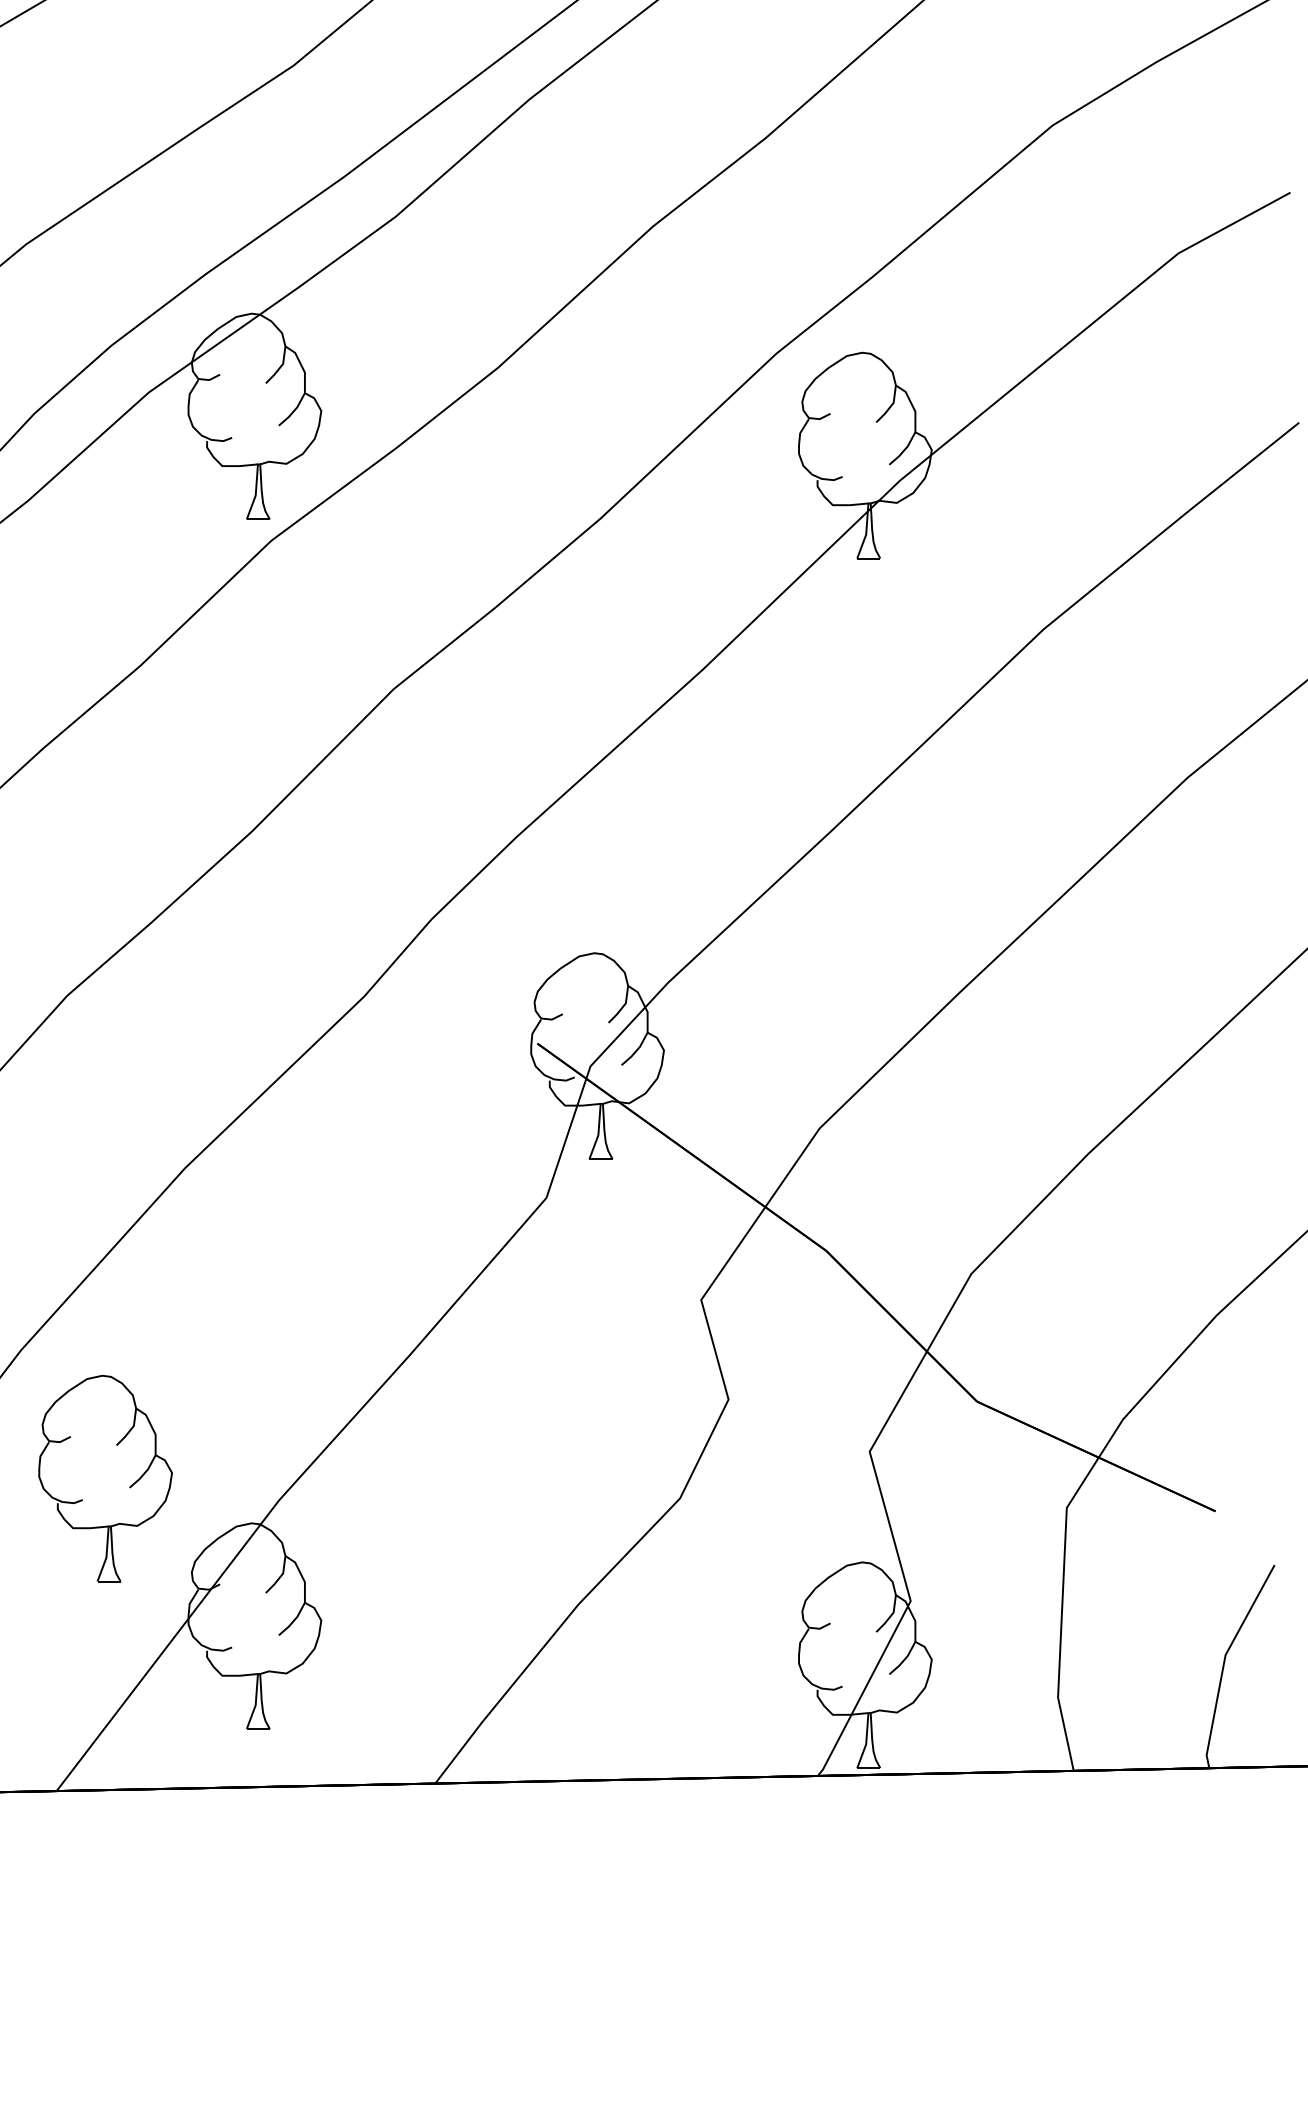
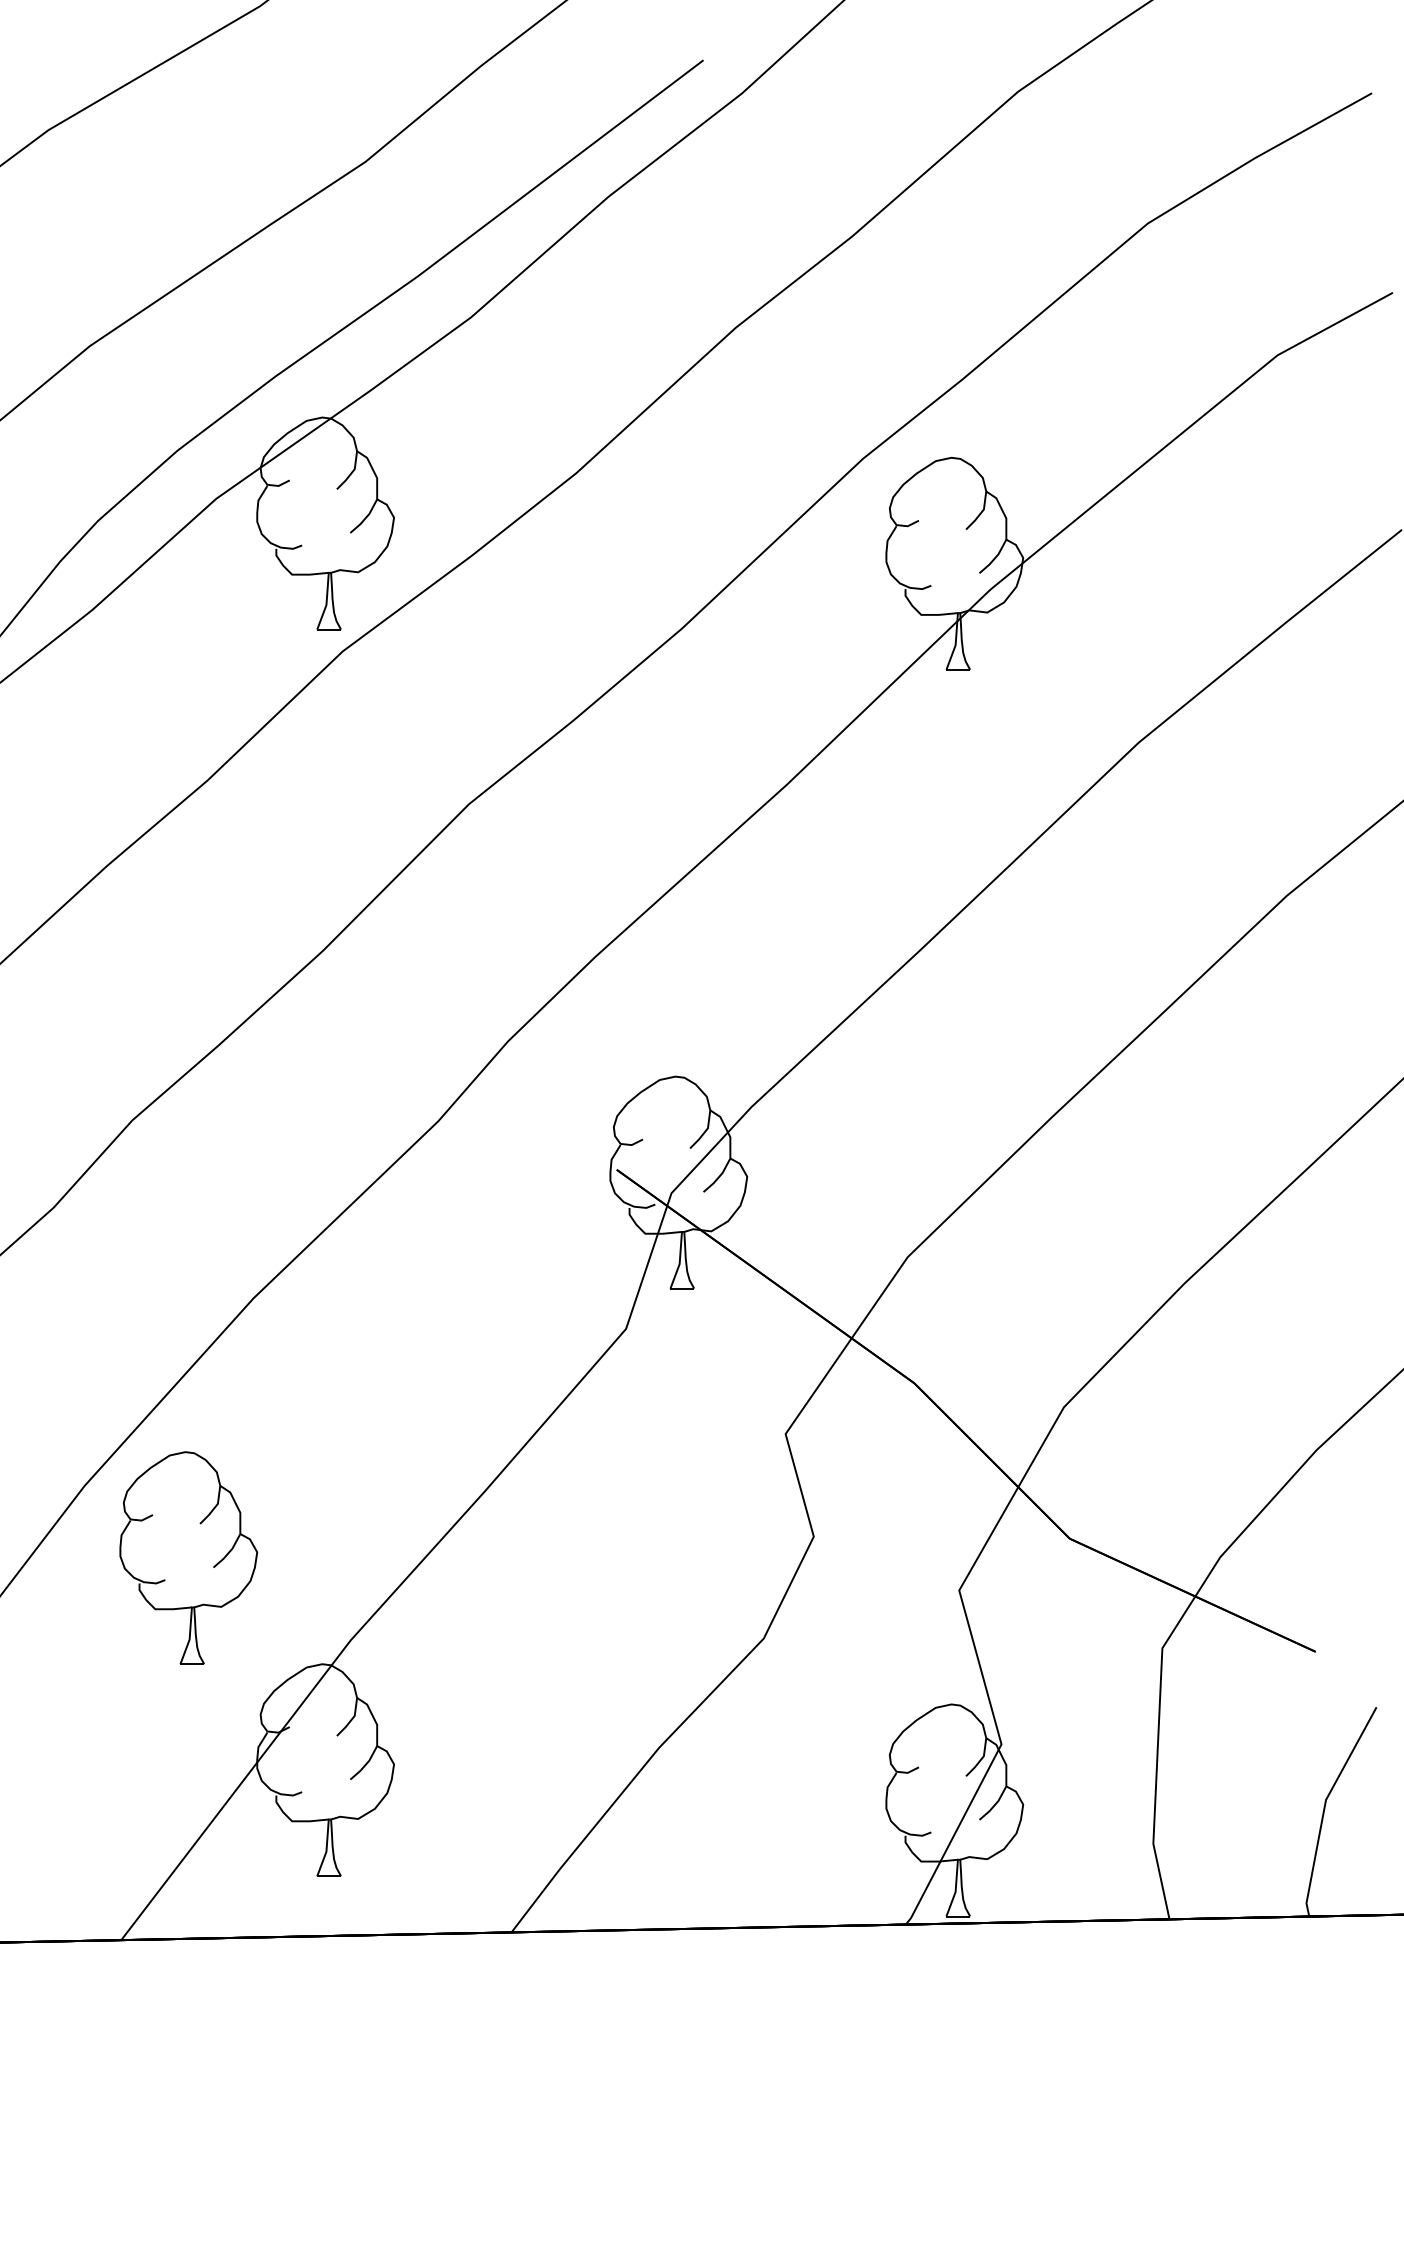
part: (105, 1478) -> (188, 1557), moved

